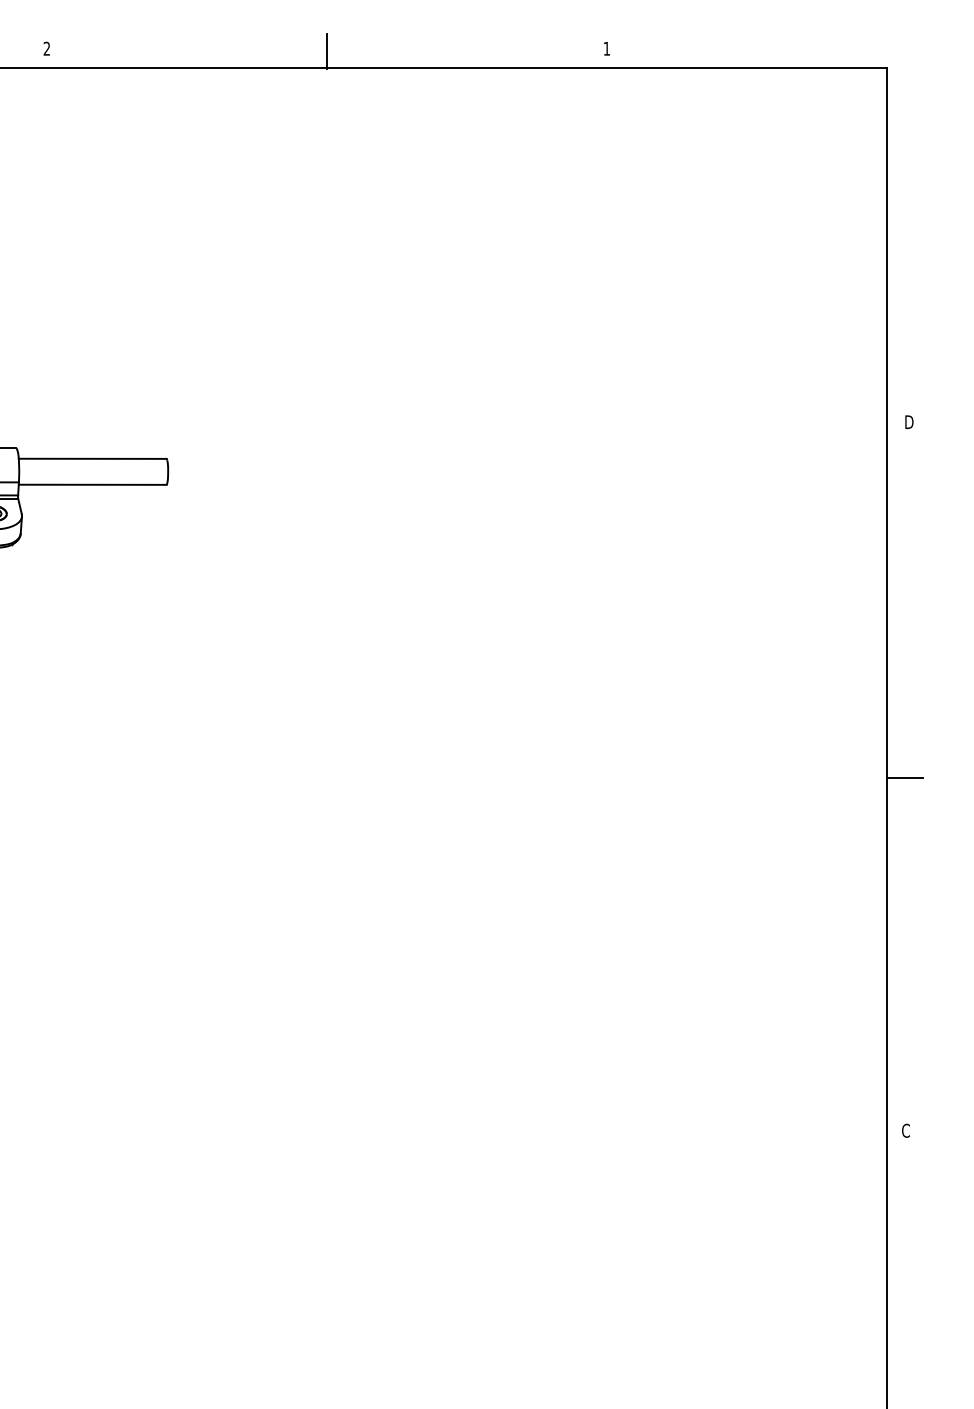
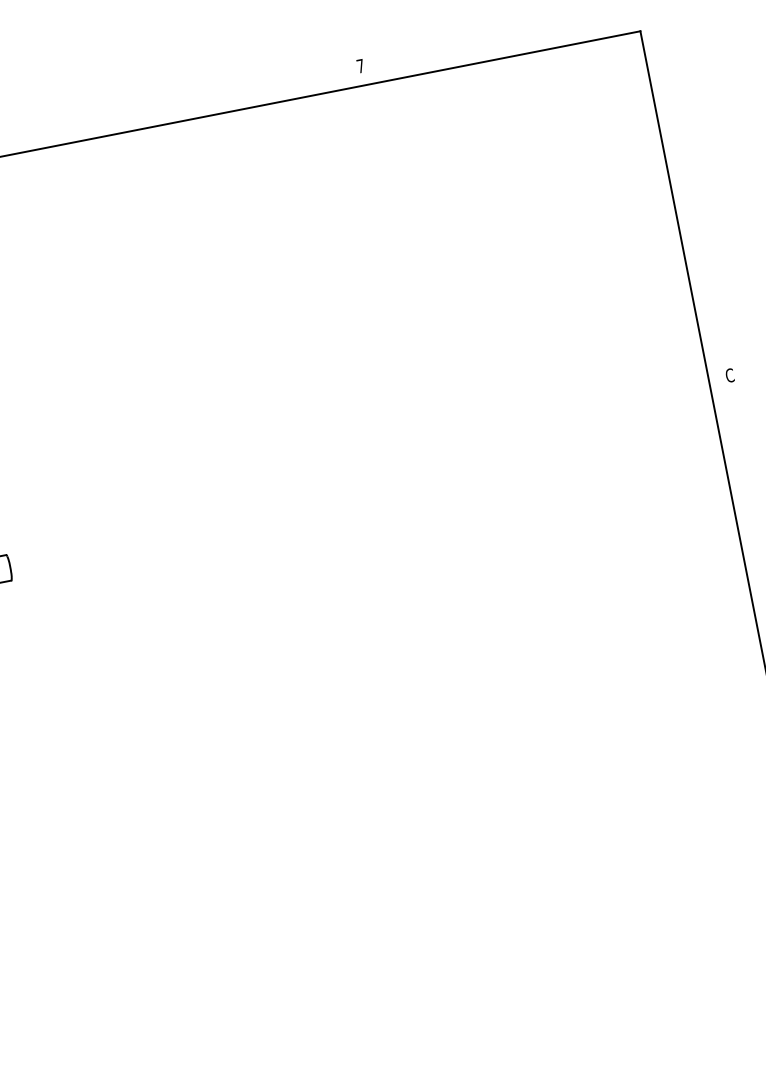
text: (606, 48) -> (360, 65), 1 -> 7
line: (327, 51) -> (86, 122), removed
text: (908, 422) -> (729, 375), D -> C

